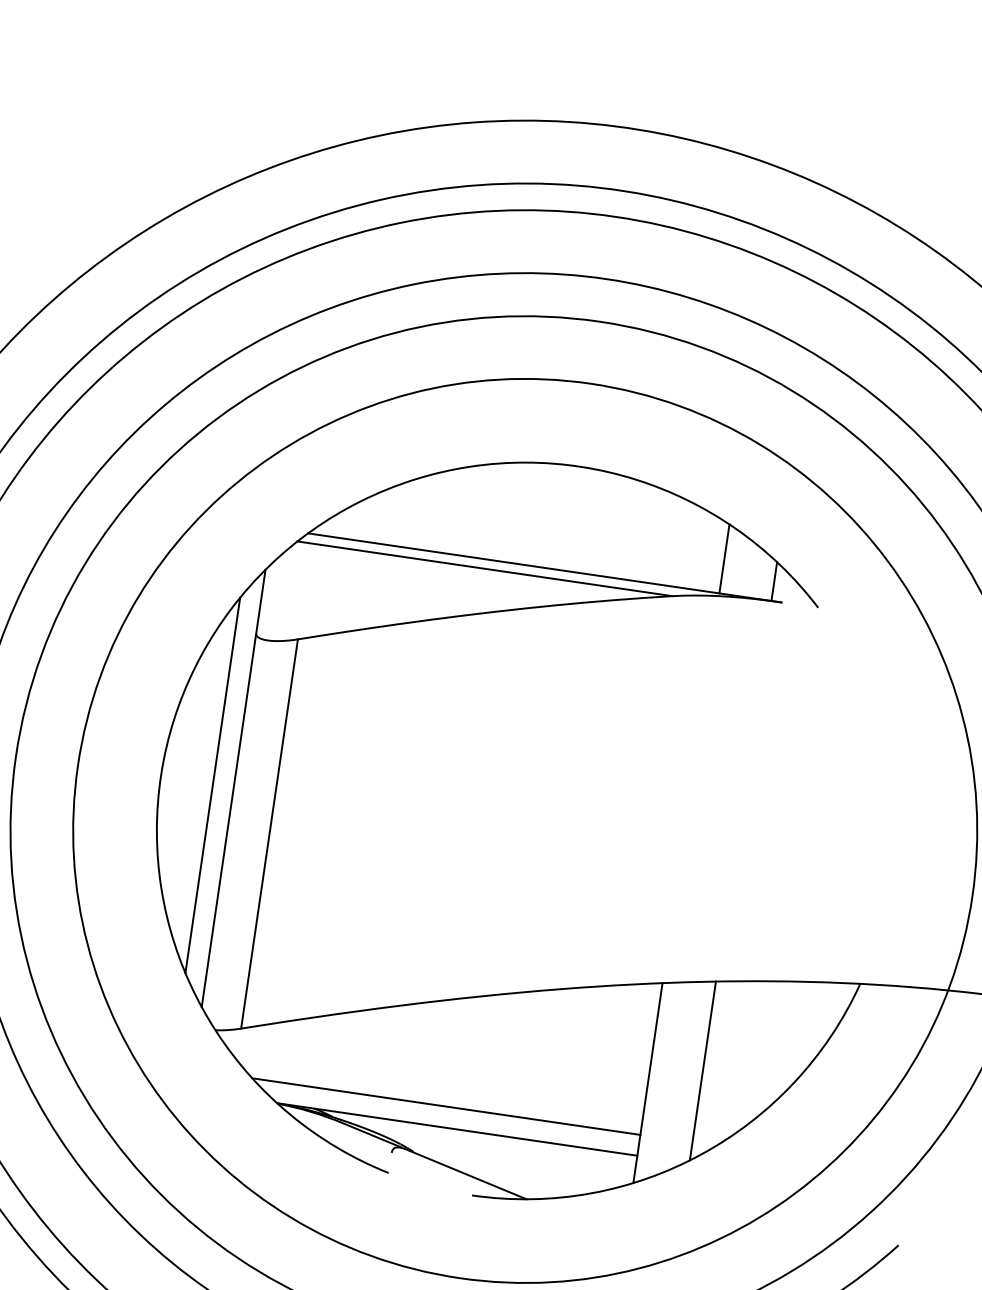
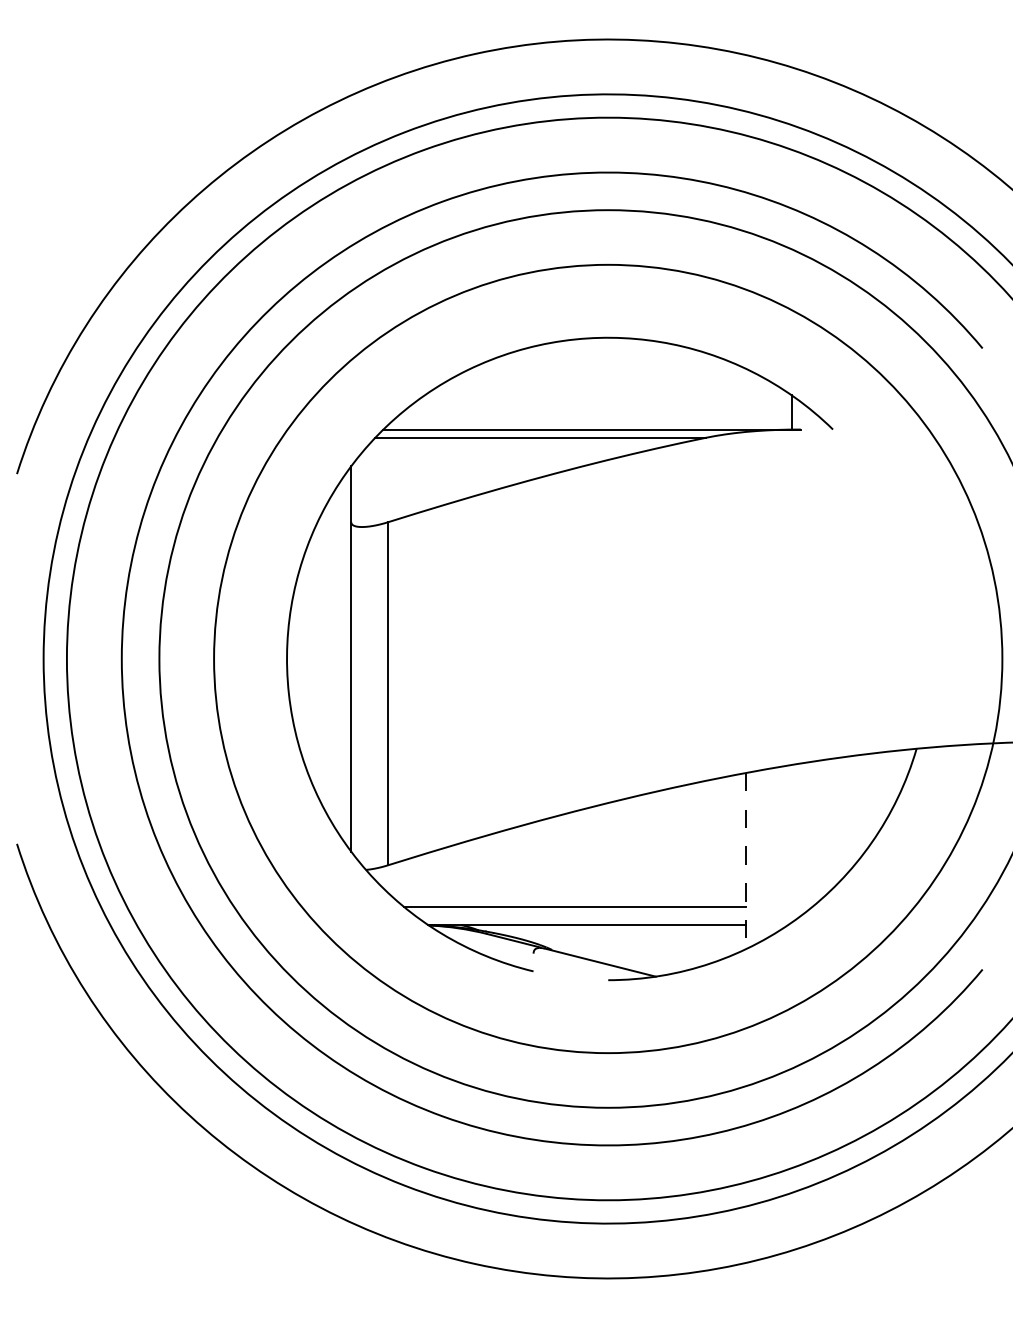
line: (724, 558) -> (745, 398), removed
line: (212, 784) -> (332, 658), removed
line: (702, 1070) -> (791, 843), removed
line: (647, 1083) -> (745, 861), solid -> dashed

